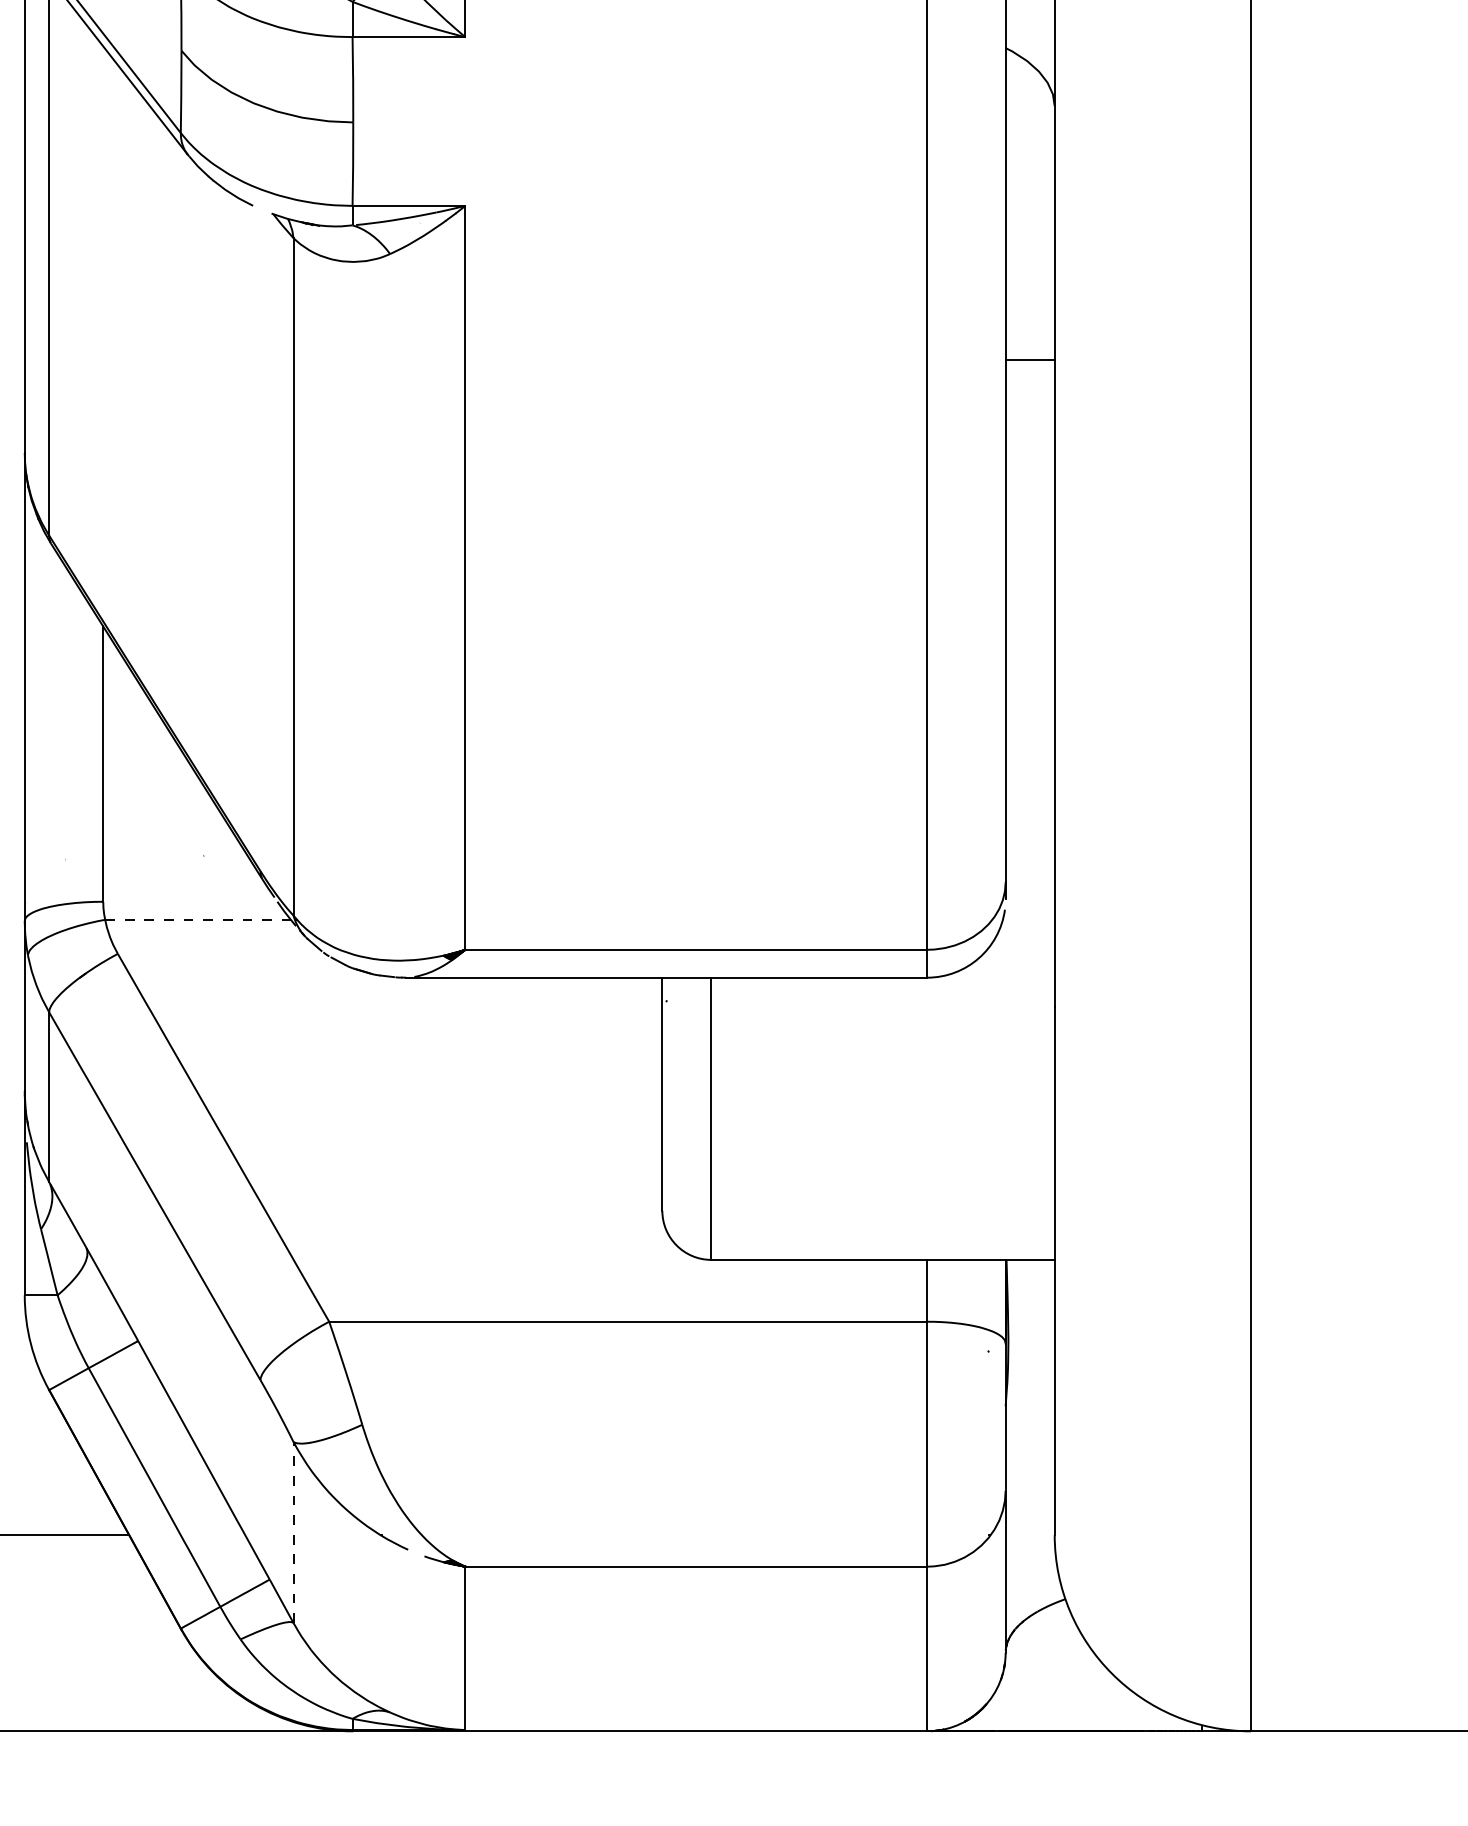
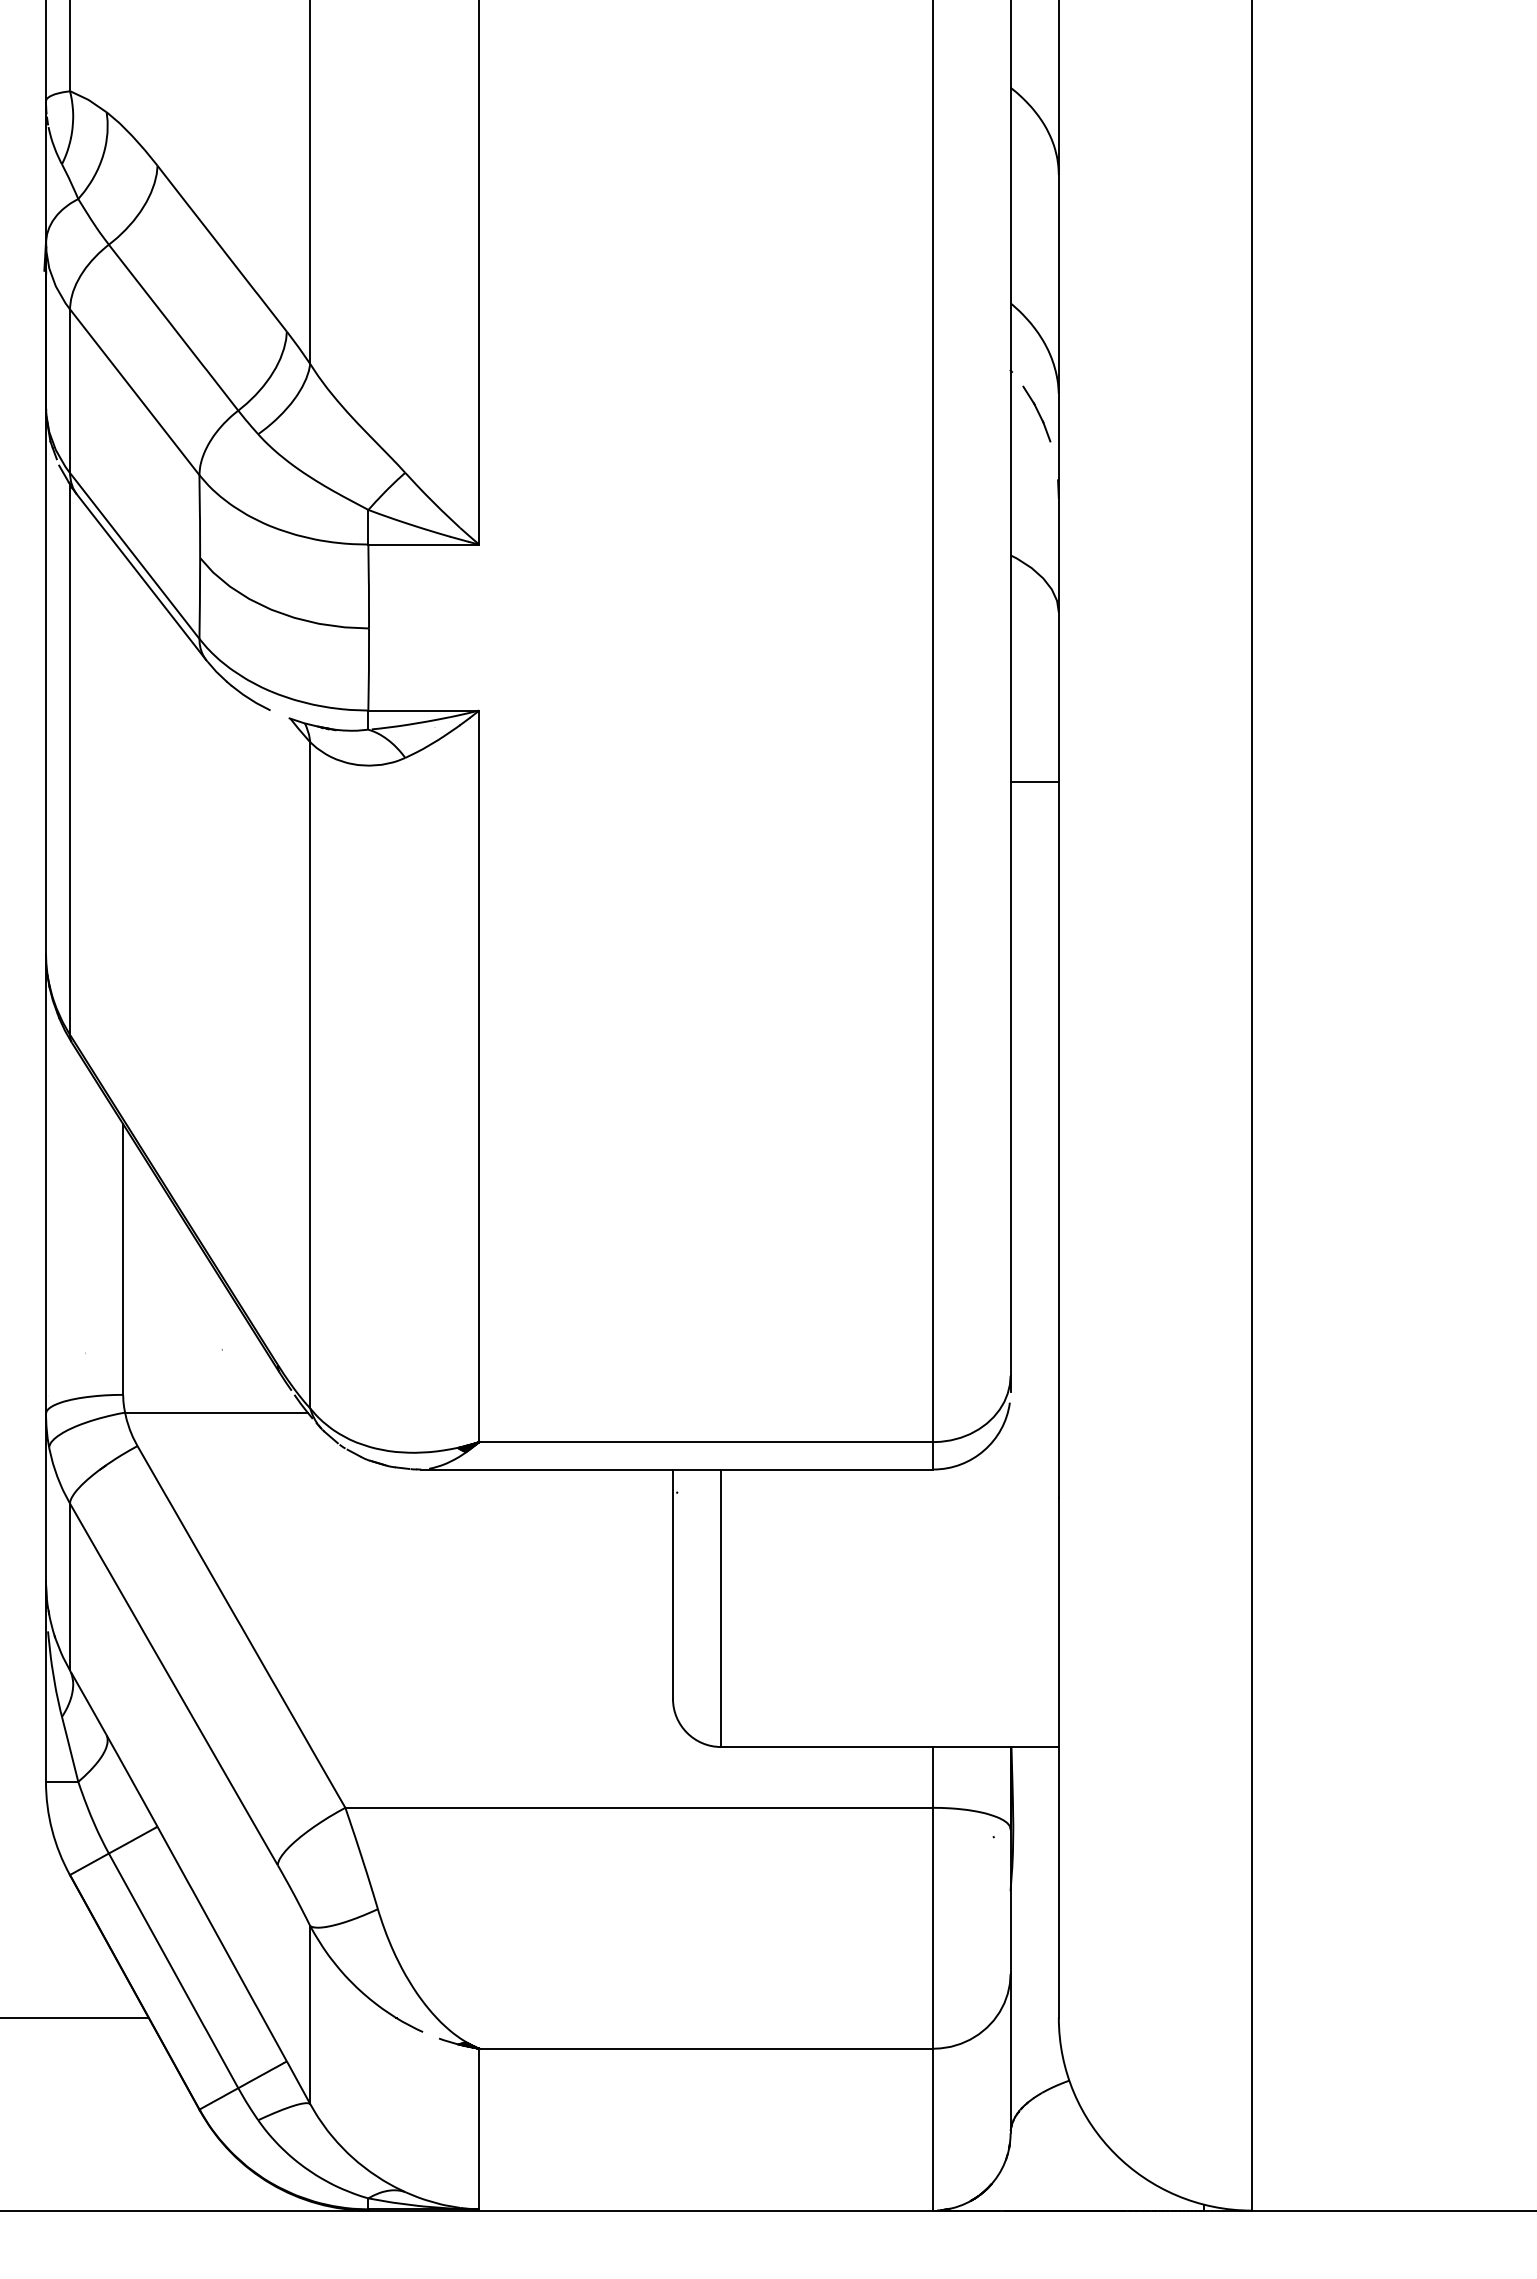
line: (1029, 360) -> (1034, 782), moved
line: (198, 919) -> (216, 1412), dashed -> solid
line: (293, 1532) -> (310, 2015), dashed -> solid

